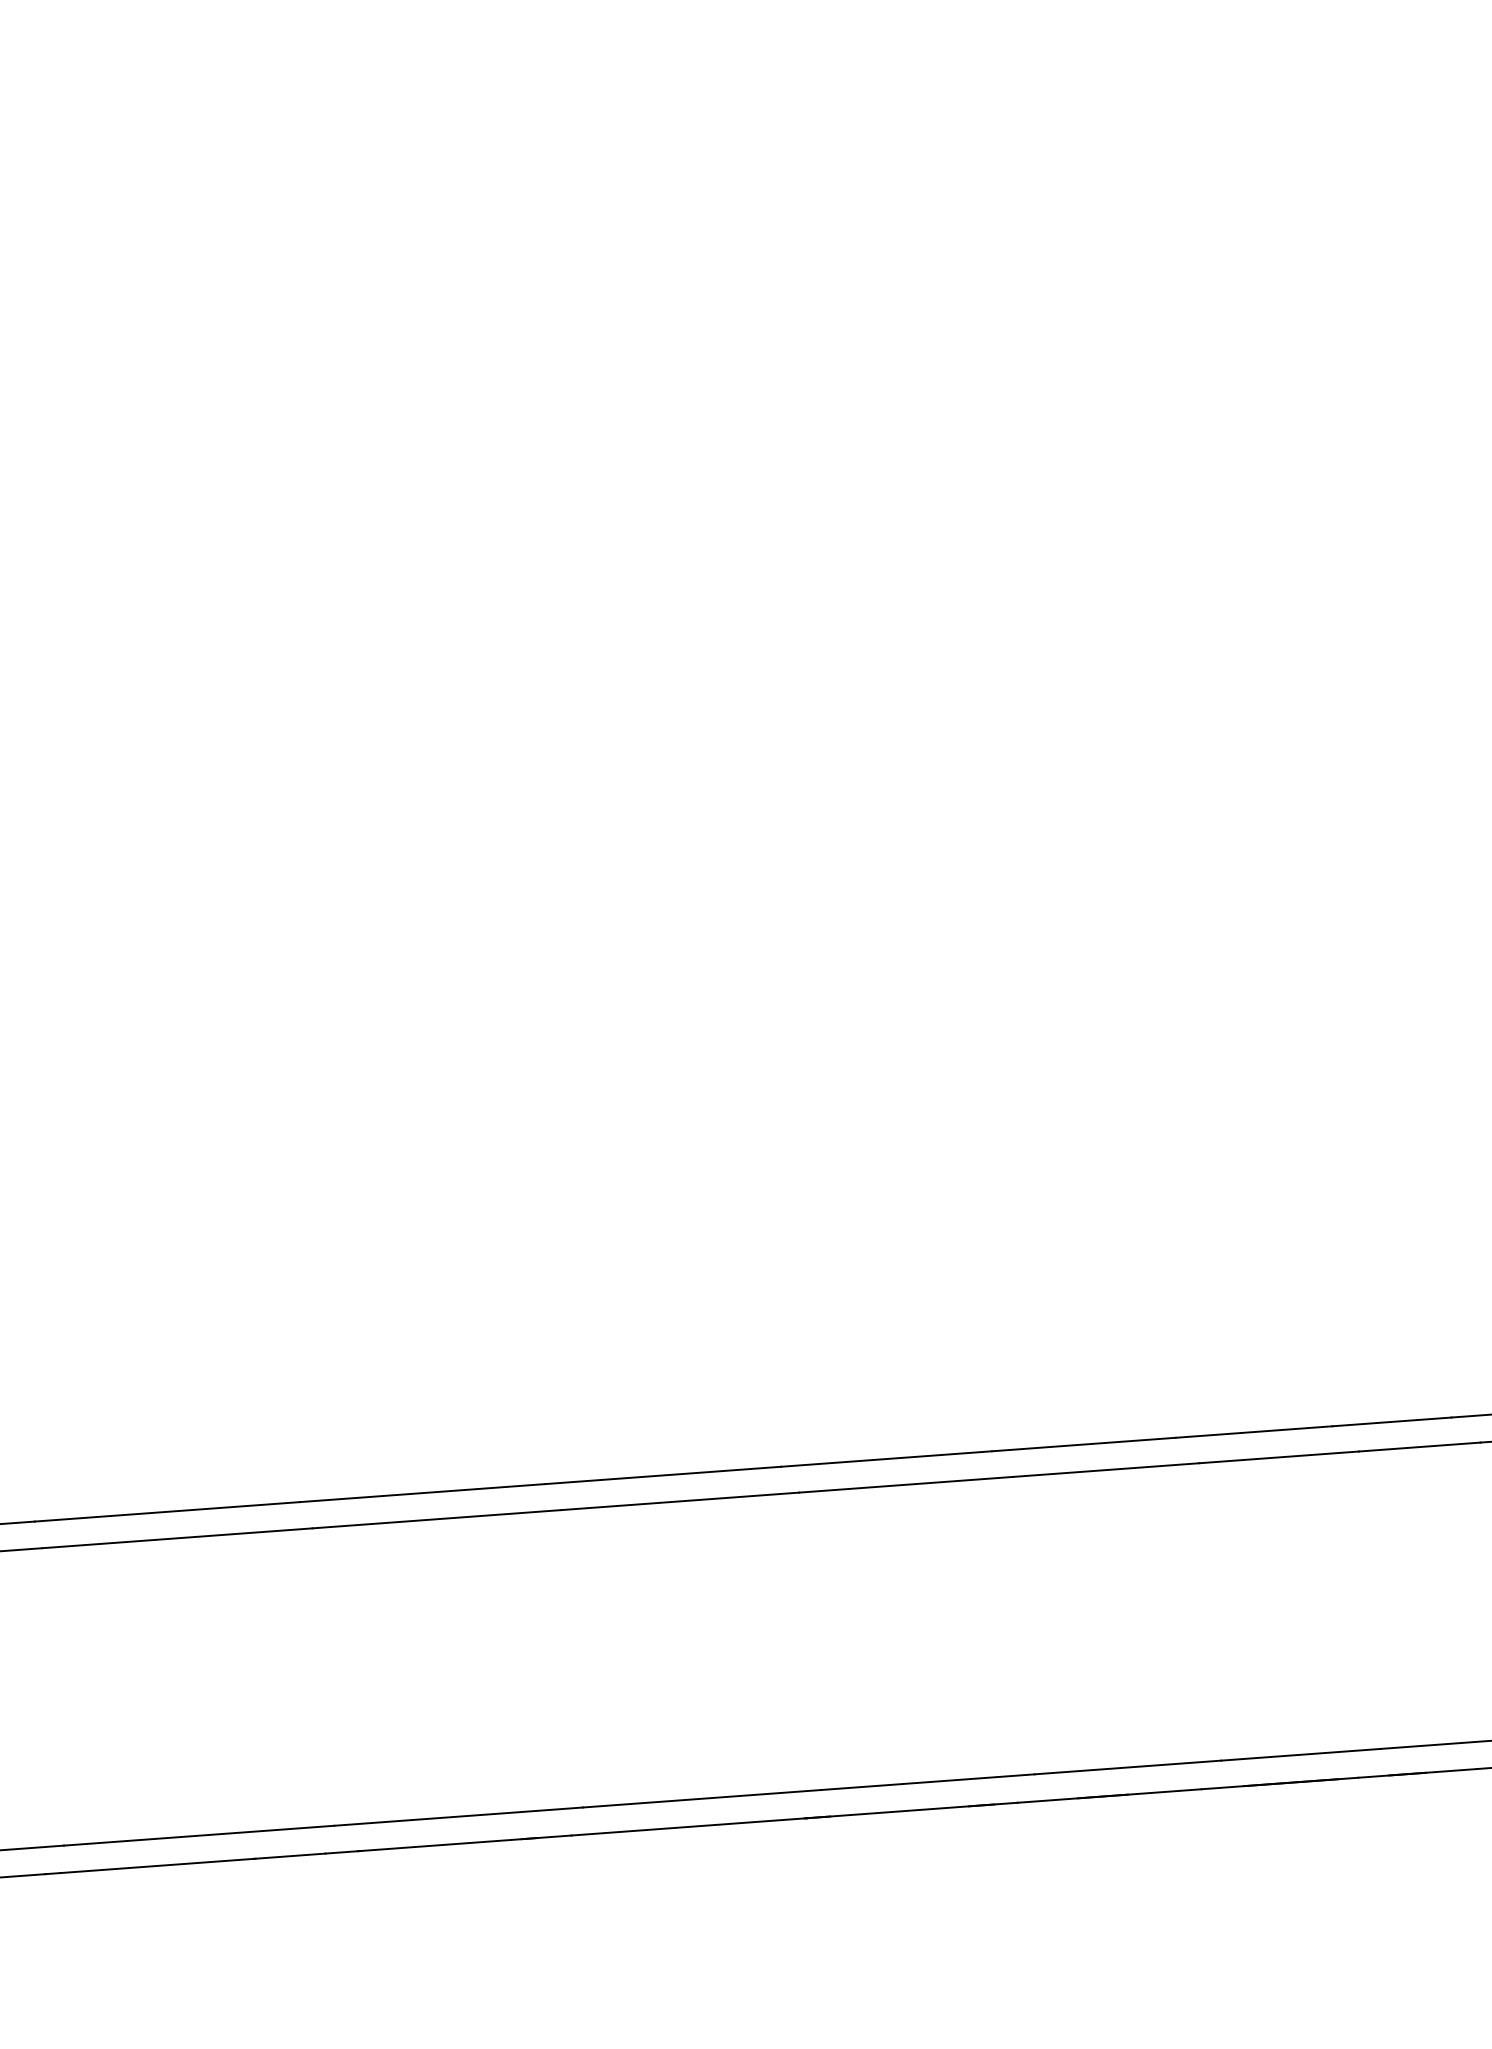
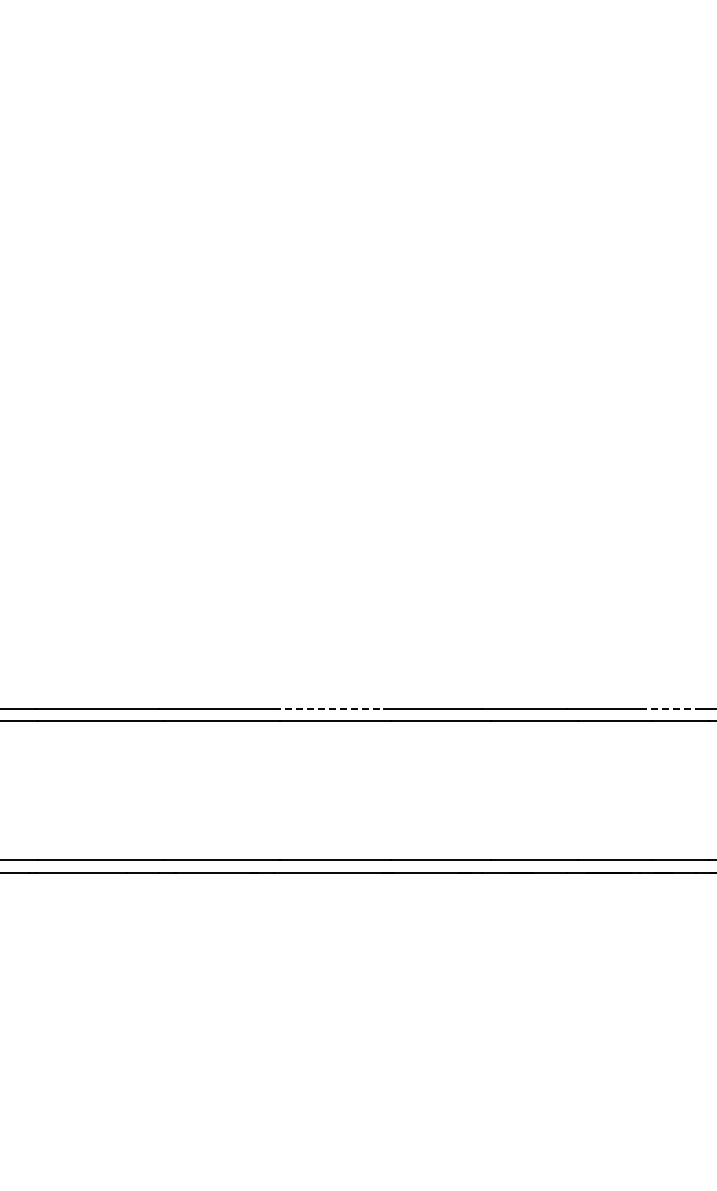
line: (1392, 1421) -> (668, 708), solid -> dashed
line: (662, 1474) -> (328, 708), solid -> dashed

